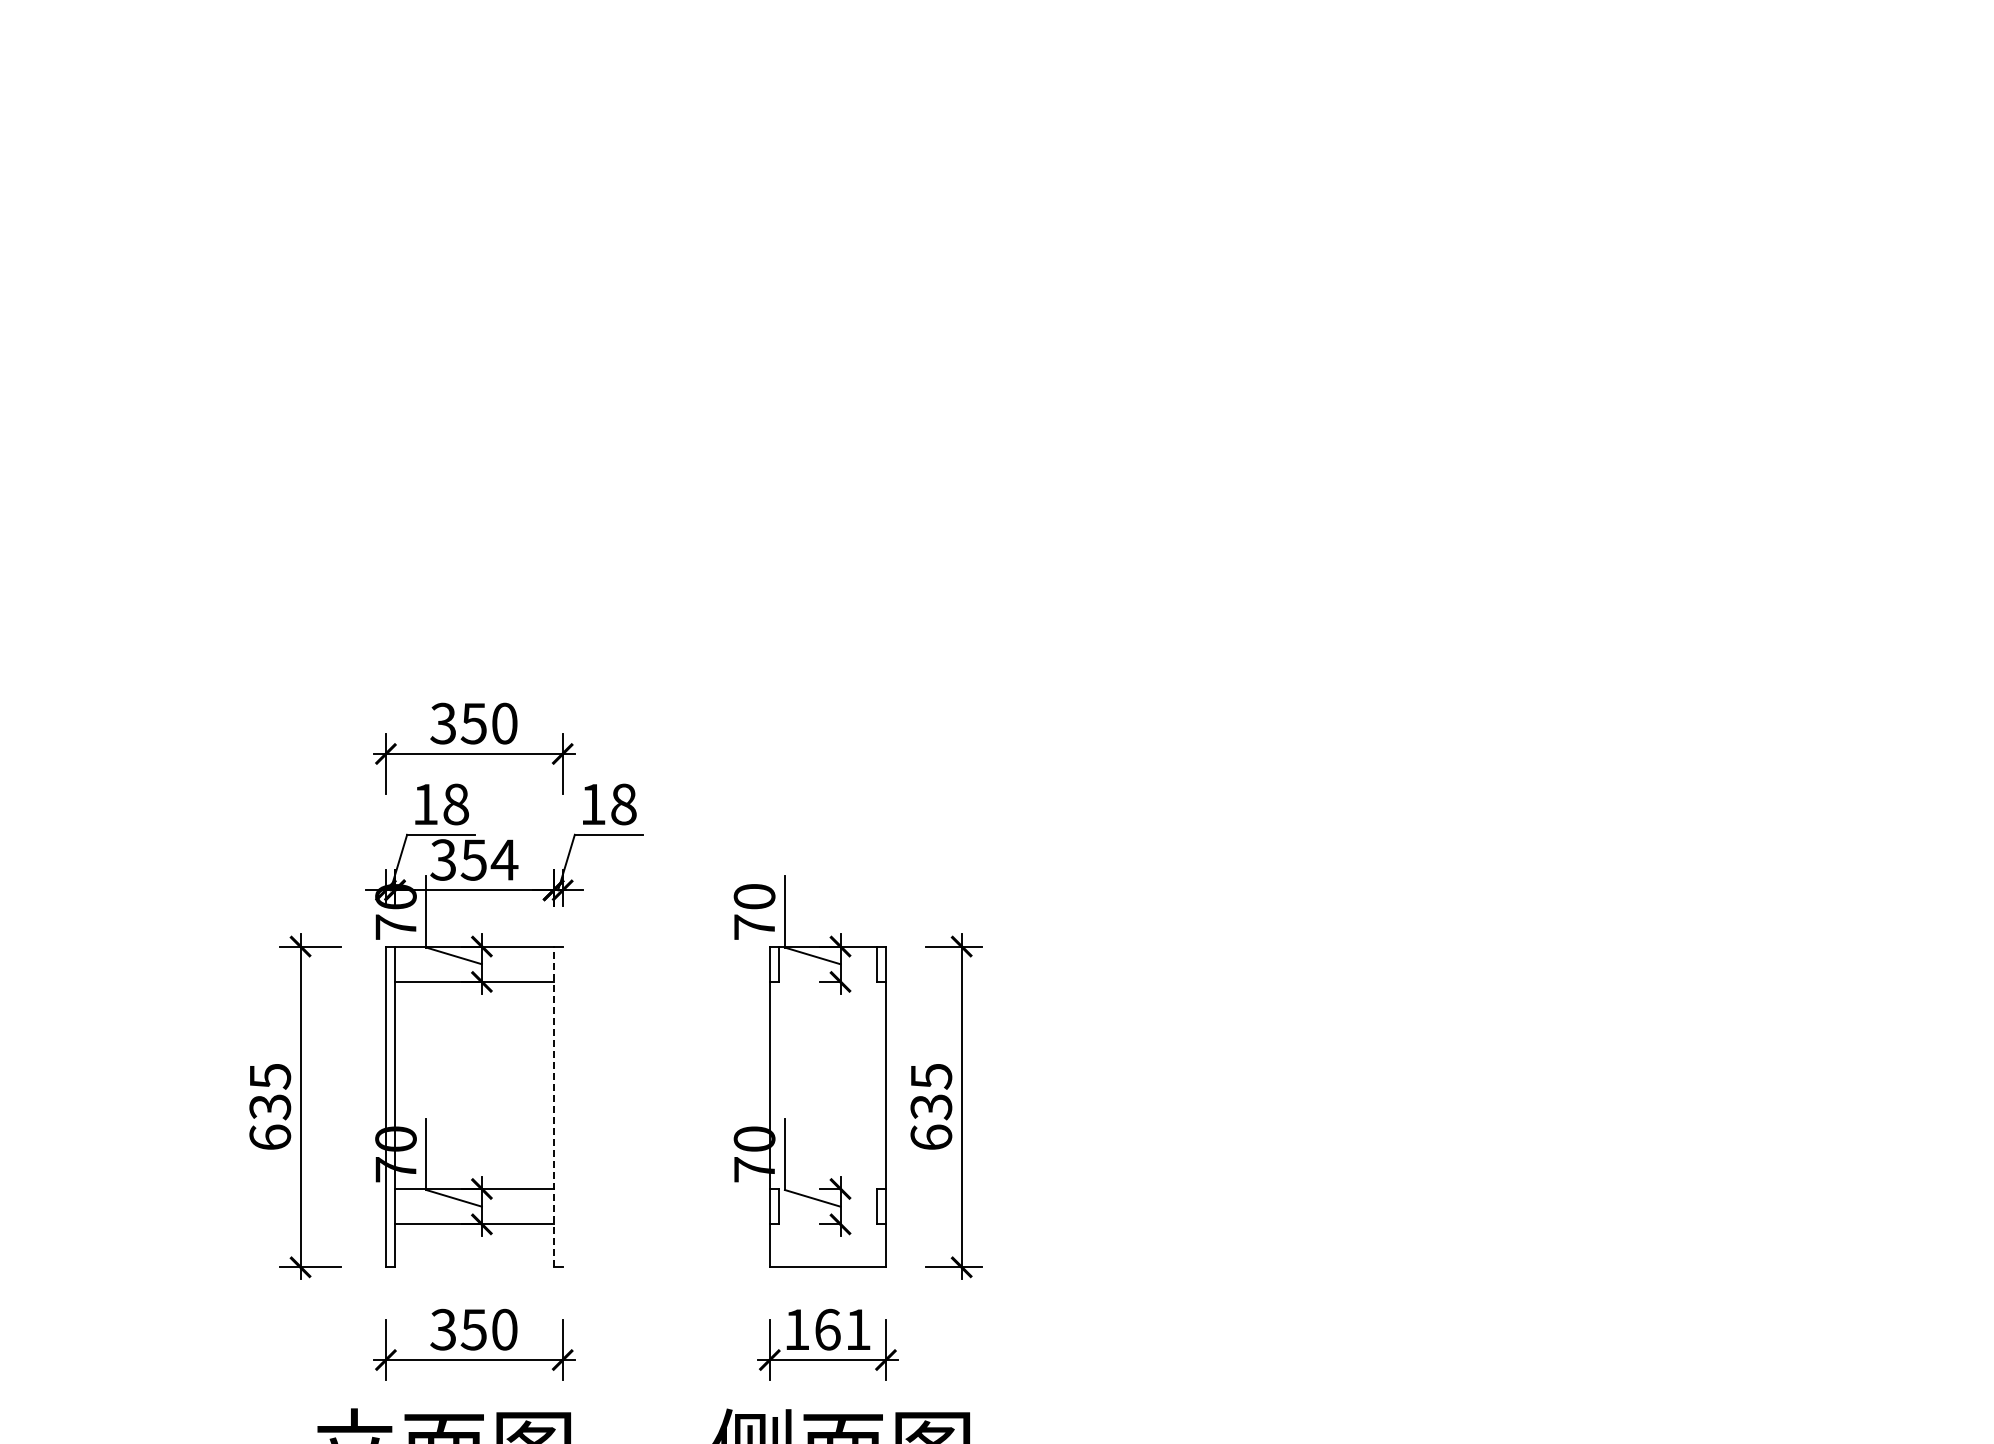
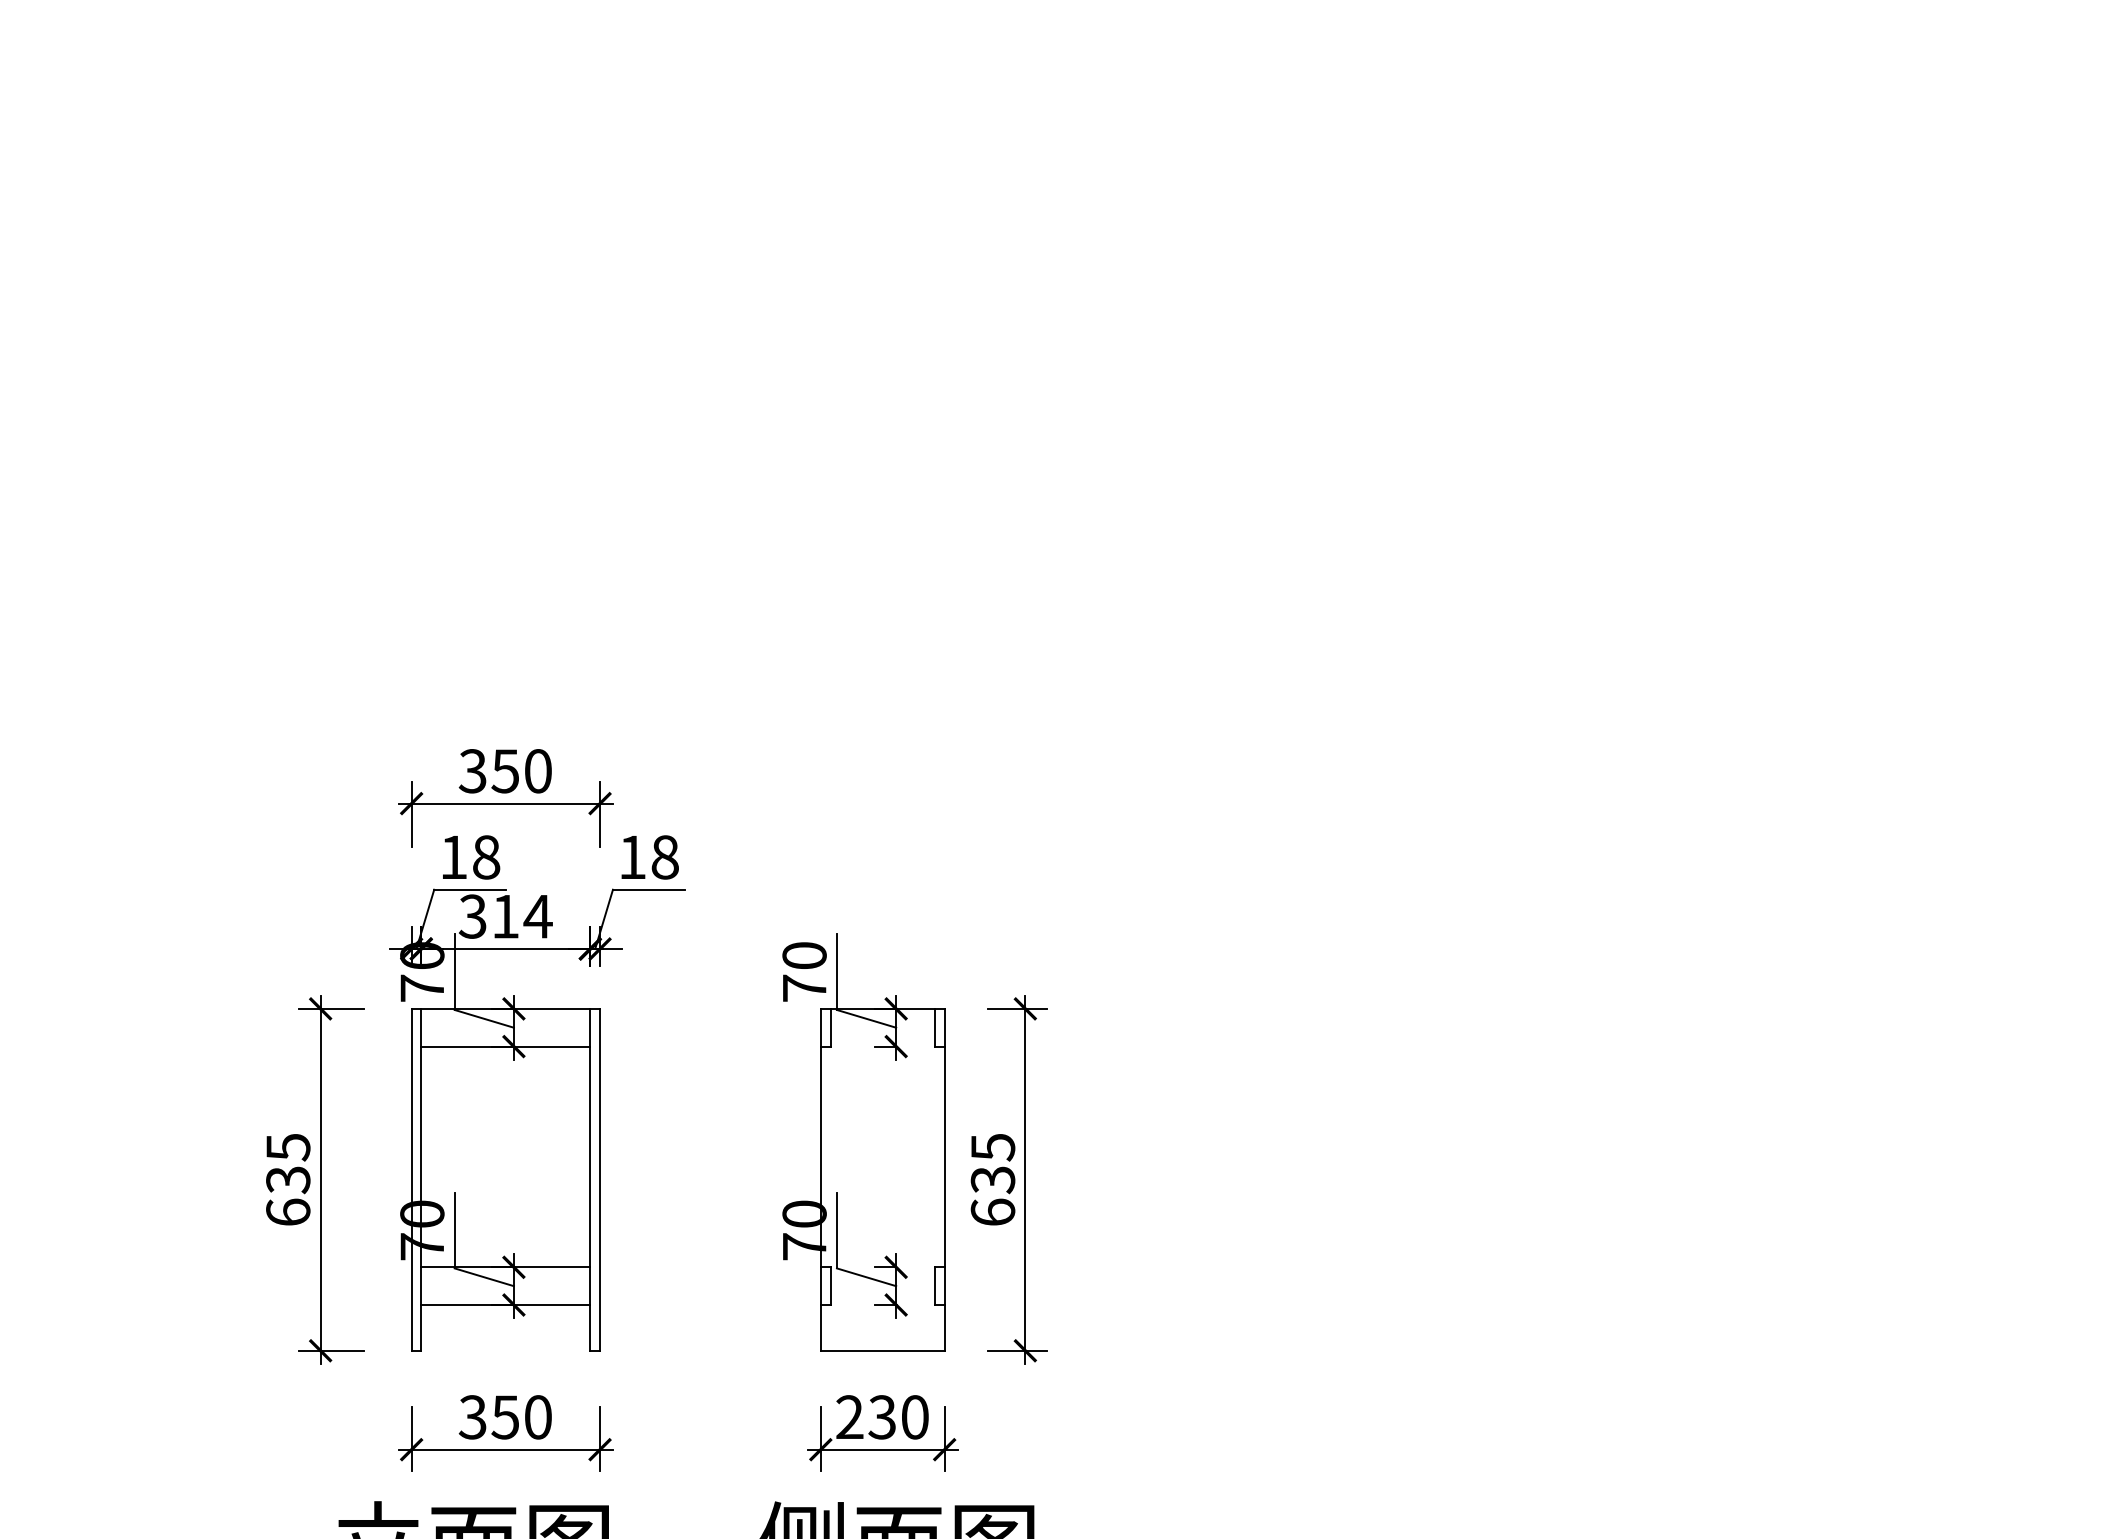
text: (473, 859) -> (504, 916), 354 -> 314
line: (553, 1106) -> (590, 1179), dashed -> solid
line: (562, 1106) -> (599, 1179), added
text: (827, 1329) -> (882, 1417), 161 -> 230

